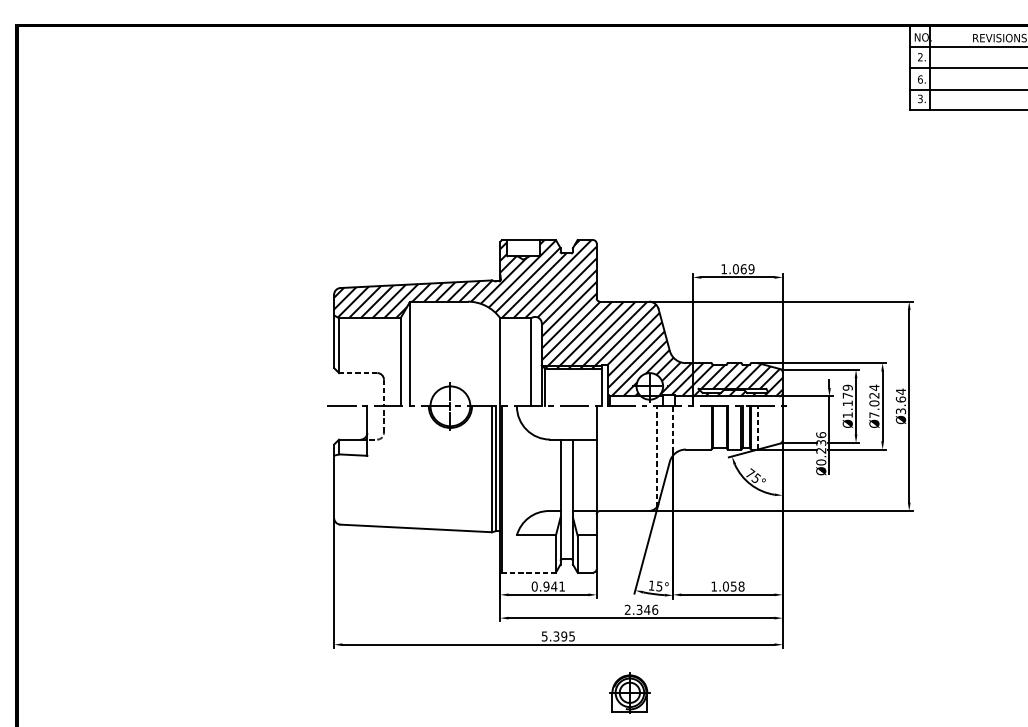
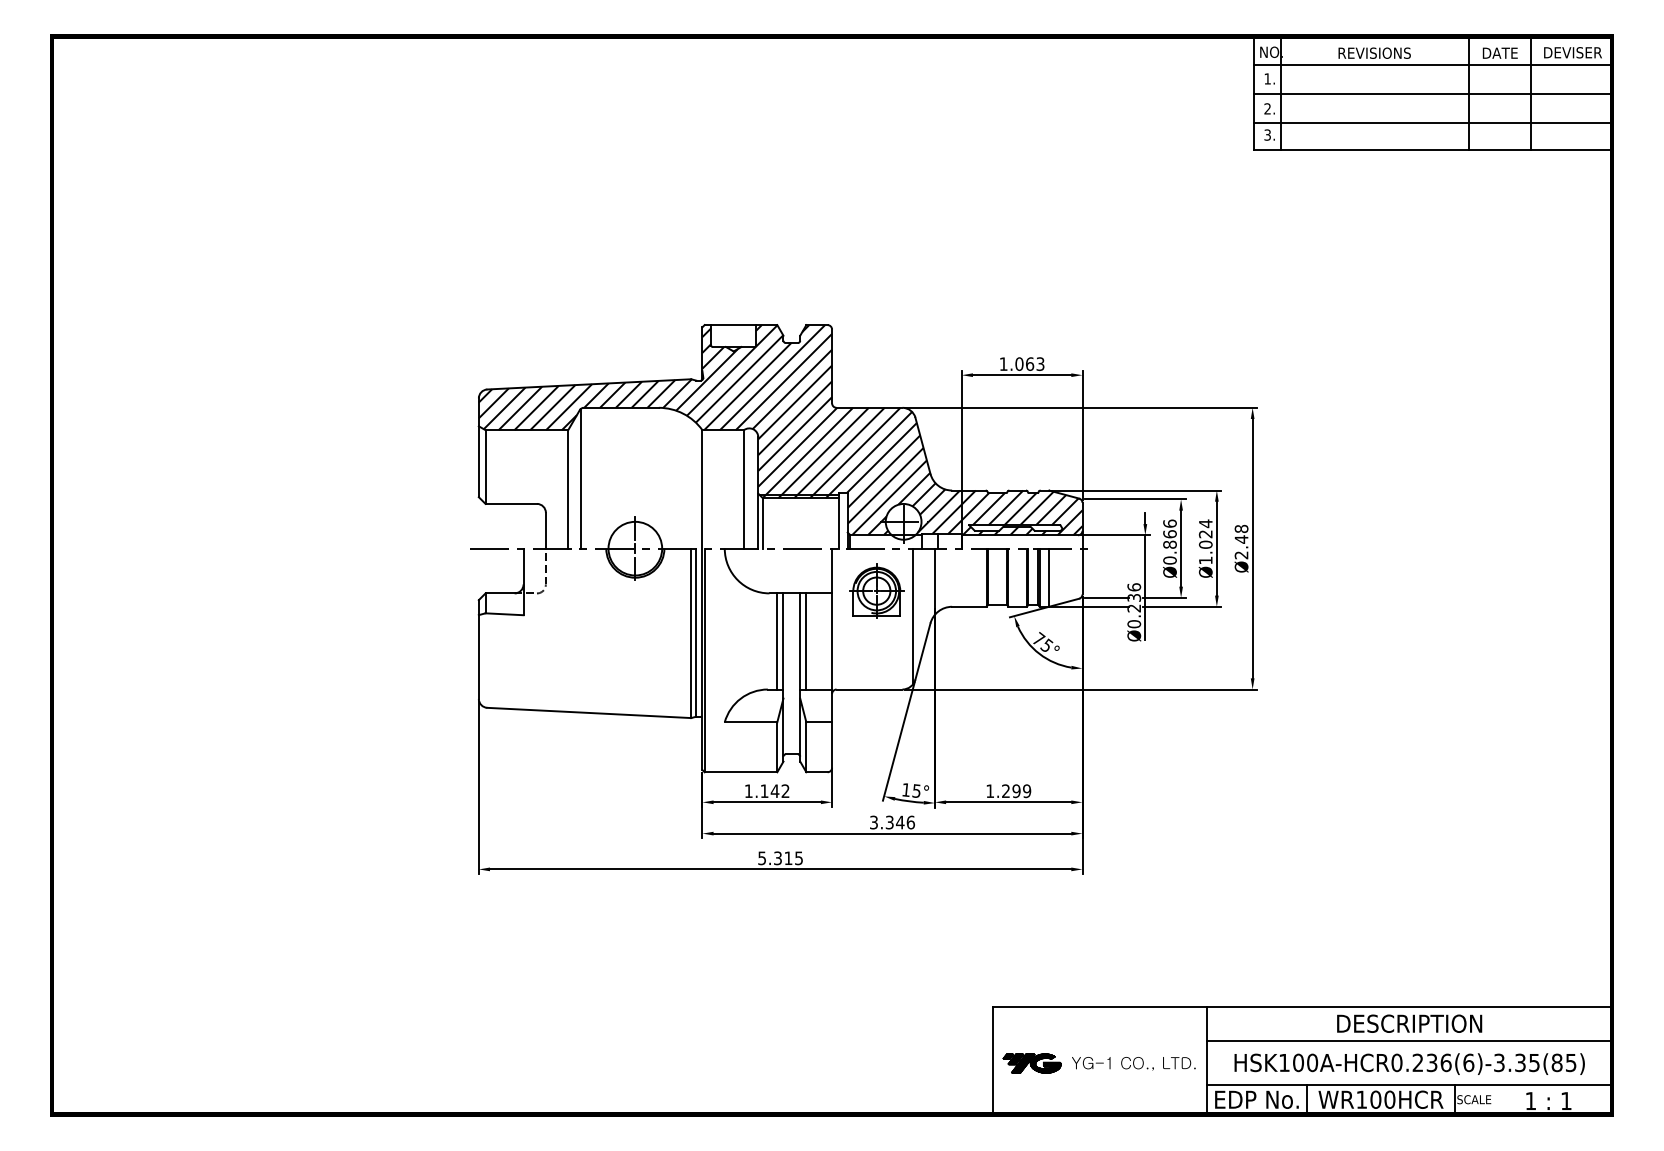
text: (920, 56) -> (1267, 78), 2. -> 1.
text: (920, 79) -> (1267, 108), 6. -> 2.
text: (751, 268) -> (1040, 363), 1.069 -> 1.063
line: (358, 372) -> (511, 503), dashed -> solid
line: (383, 392) -> (545, 530), dashed -> solid
text: (847, 401) -> (1169, 541), Ø1.179 -> Ø0.866
text: (900, 401) -> (1241, 541), Ø3.64 -> Ø2.48
text: (874, 415) -> (1205, 560), Ø7.024 -> Ø1.024
line: (758, 427) -> (1049, 577), dashed -> solid
line: (672, 431) -> (934, 582), dashed -> solid
line: (656, 456) -> (912, 616), dashed -> solid
line: (556, 475) -> (777, 641), added
line: (577, 475) -> (806, 641), added
line: (529, 572) -> (741, 772), dashed -> solid
text: (547, 586) -> (766, 791), 0.941 -> 1.142
text: (733, 586) -> (1016, 791), 1.058 -> 1.299
text: (627, 609) -> (873, 822), 2.346 -> 3.346
text: (564, 636) -> (788, 858), 5.395 -> 5.315
part: (629, 692) -> (876, 590), moved

